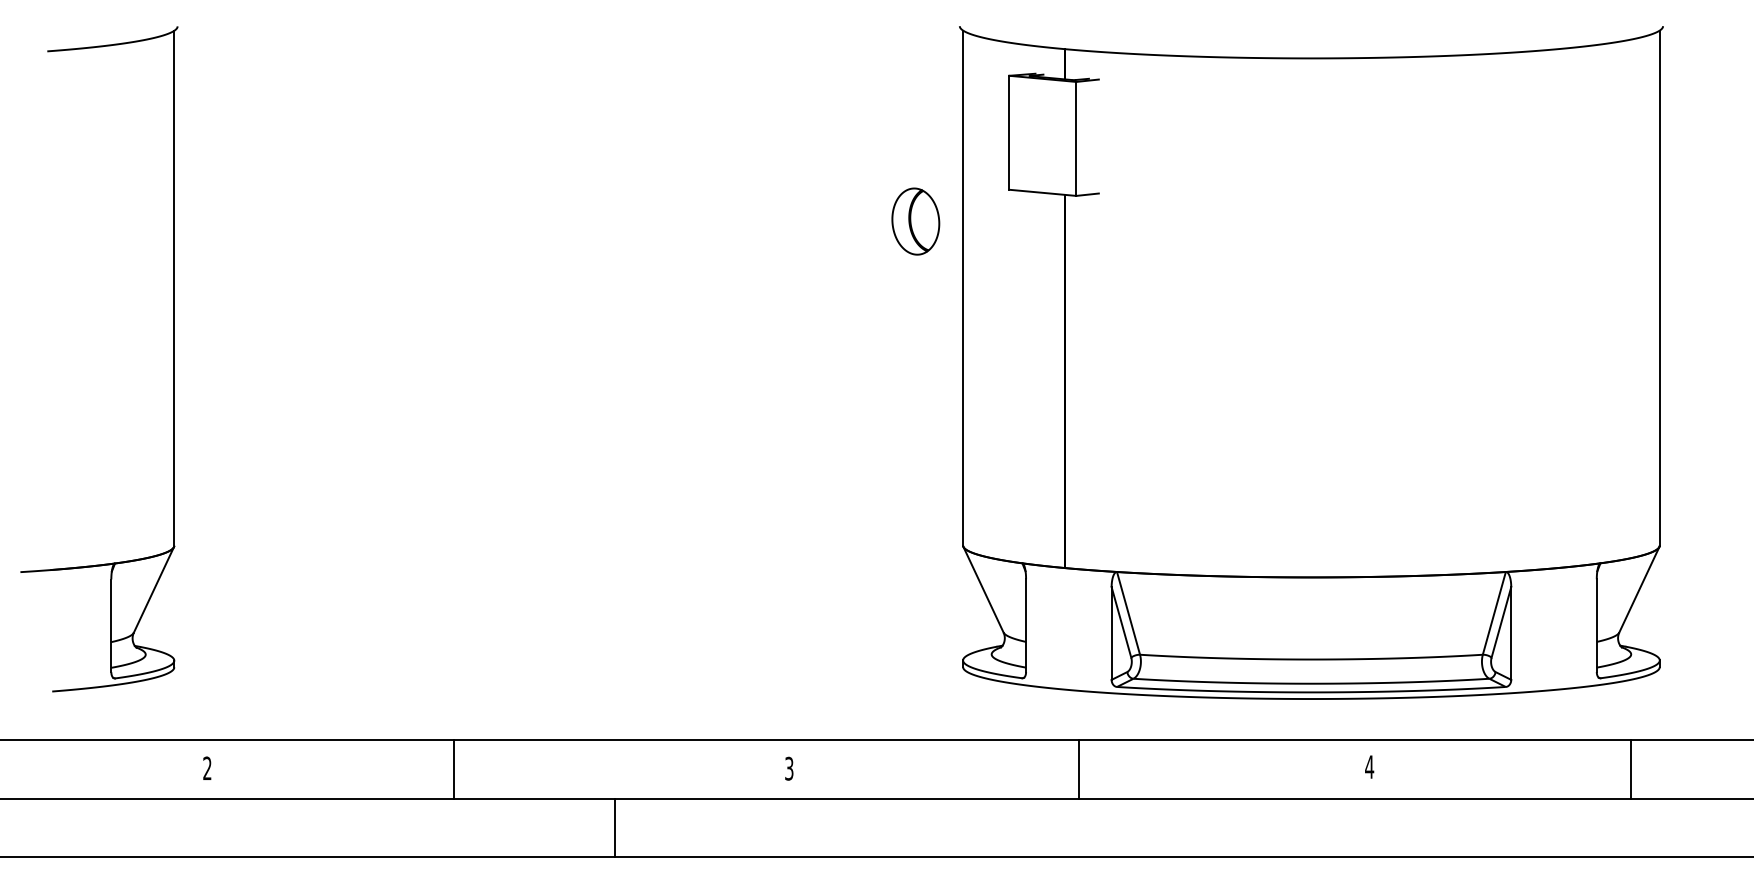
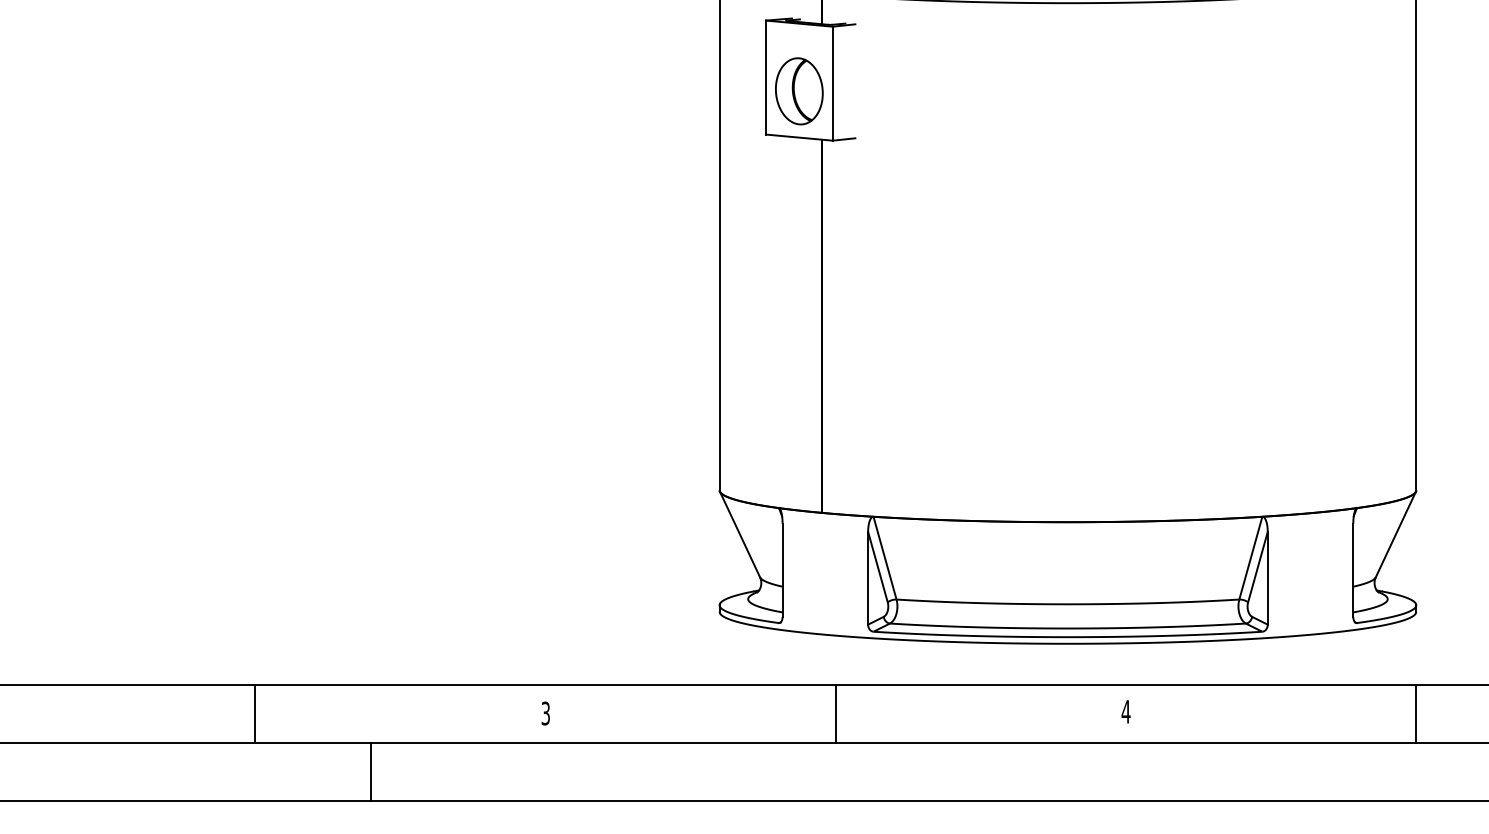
part: (915, 221) -> (799, 91), moved
line: (453, 769) -> (255, 714), moved
line: (1630, 769) -> (1416, 714), moved

